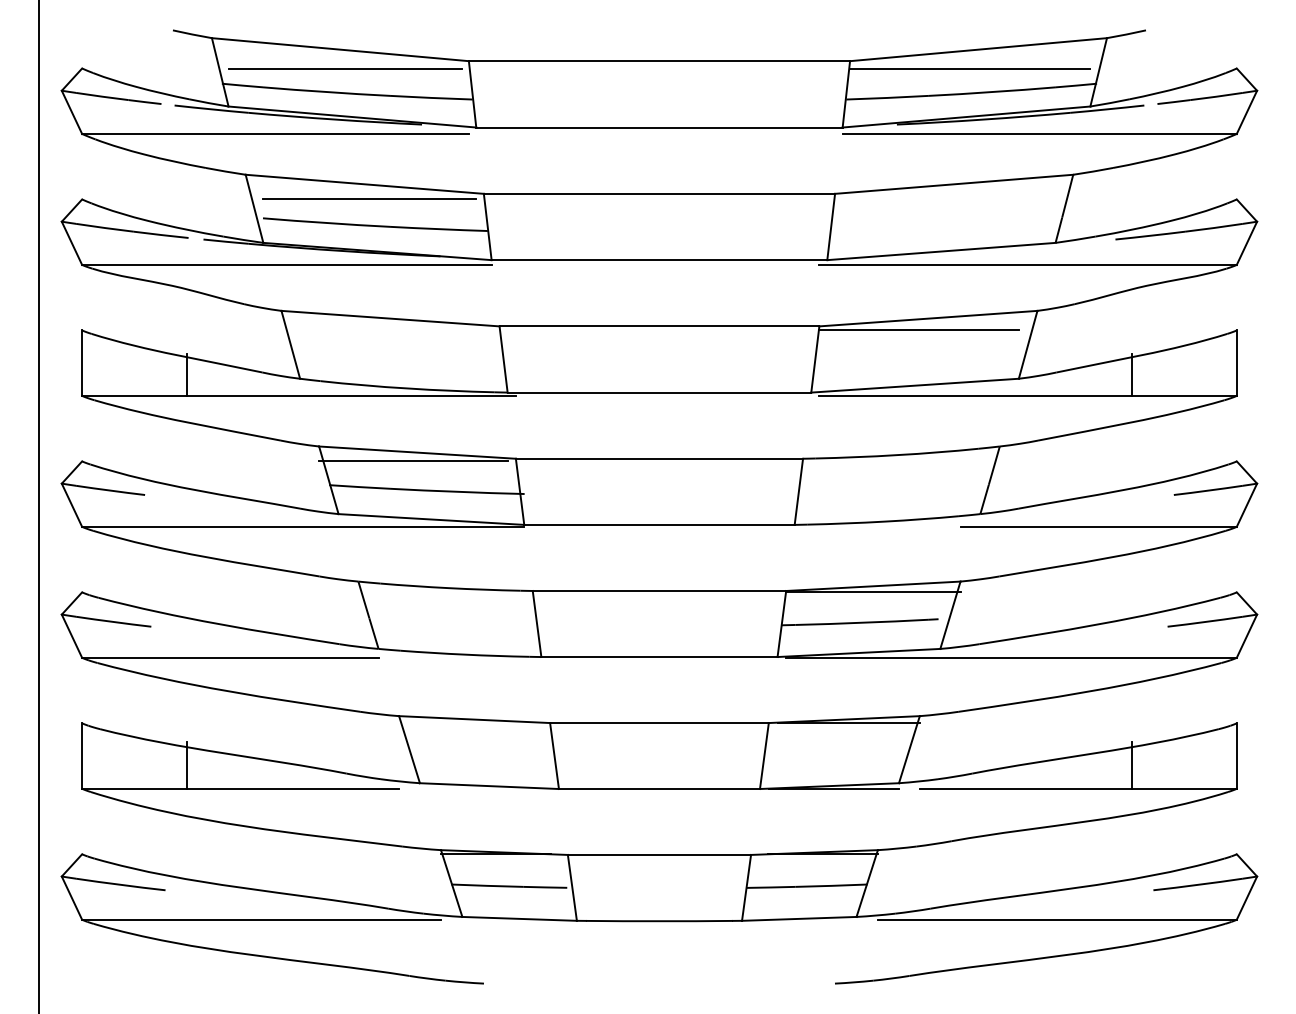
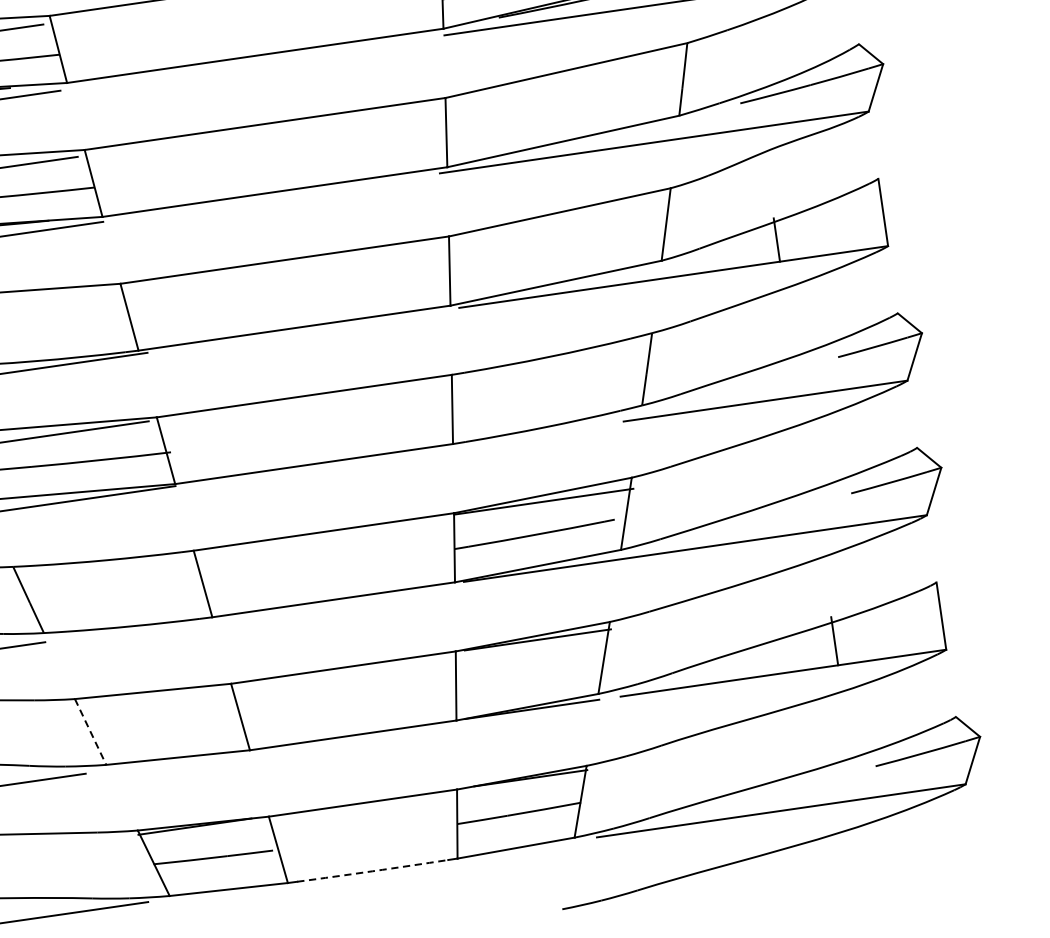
line: (918, 330) -> (551, 226), removed
line: (409, 750) -> (90, 732), solid -> dashed
arc: (659, 921) -> (372, 871), solid -> dashed

